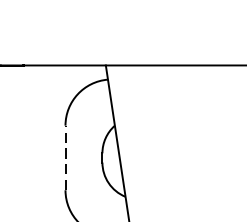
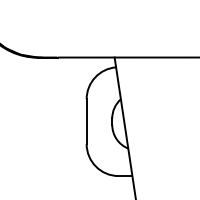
line: (65, 157) -> (86, 121), dashed -> solid

